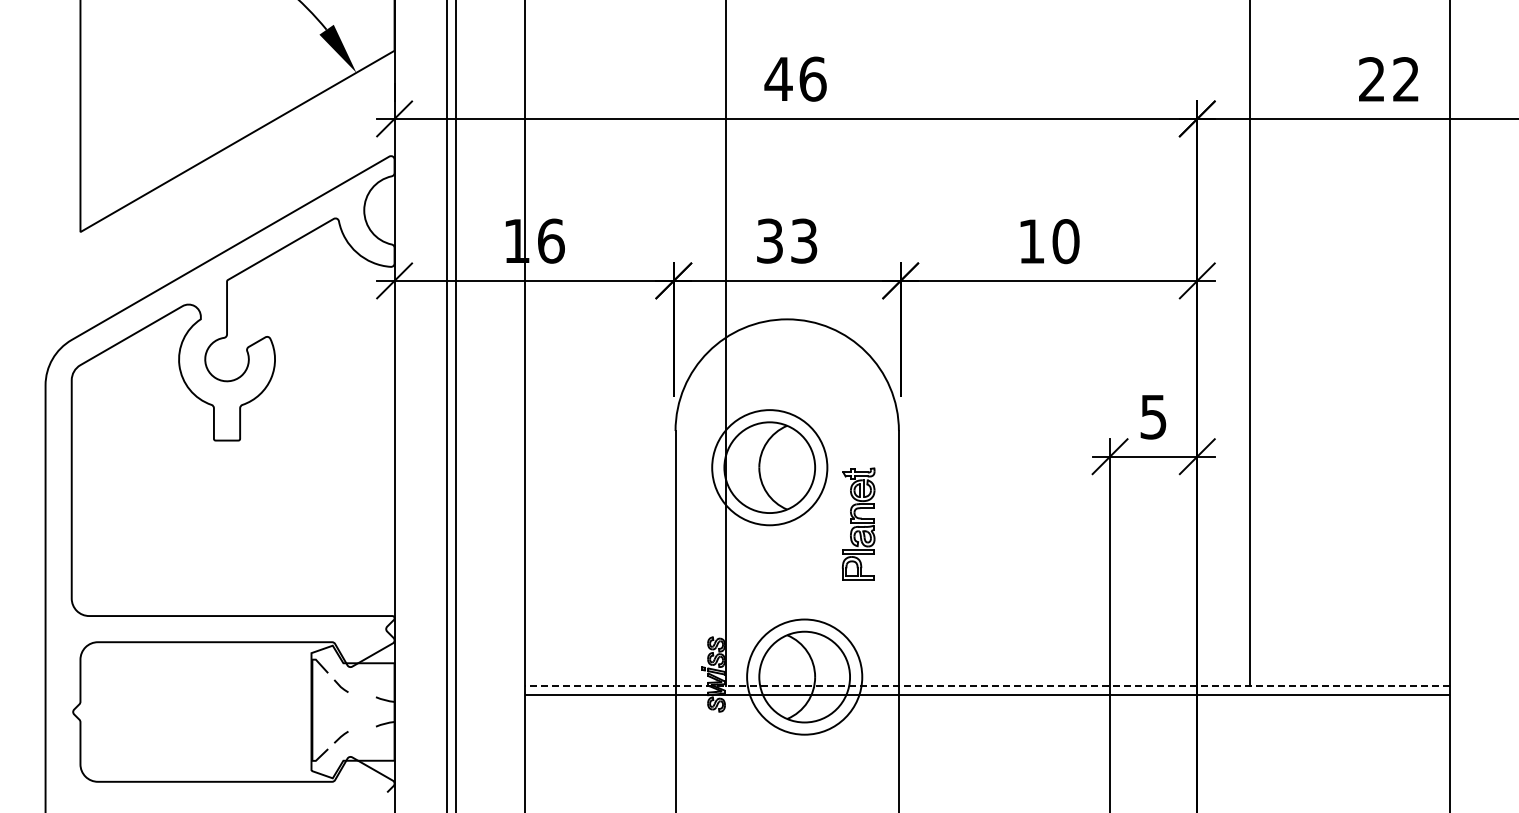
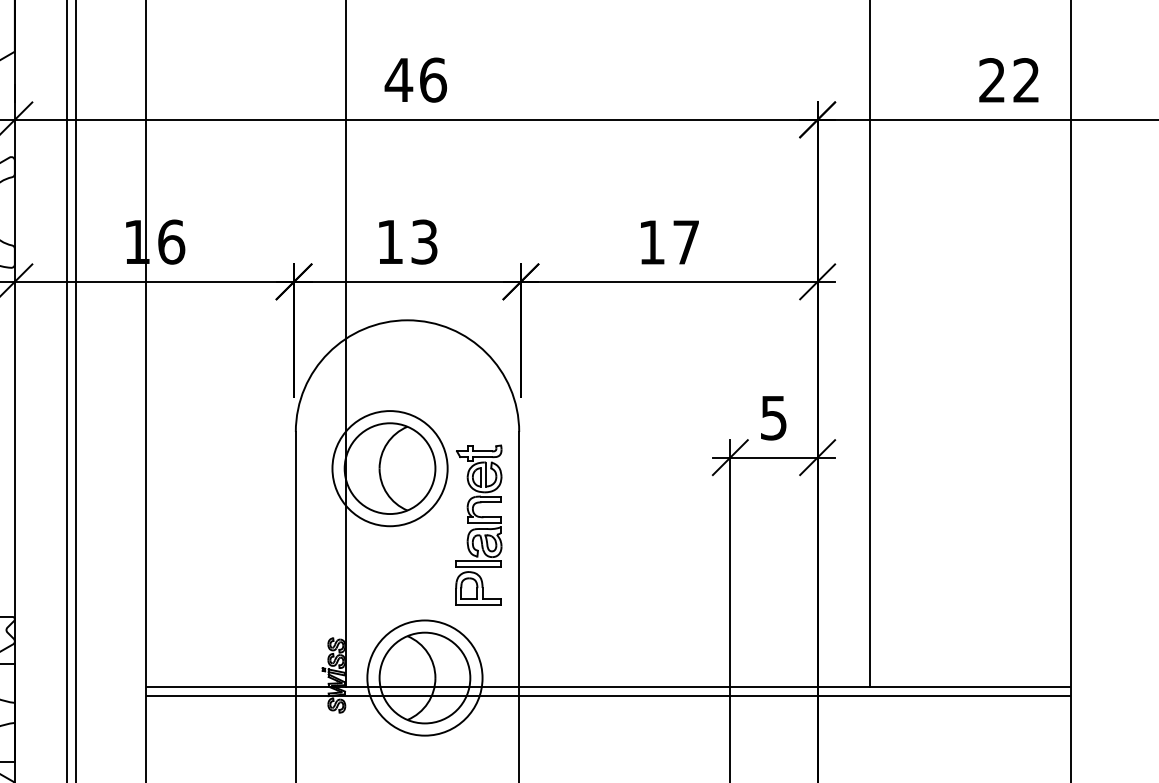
text: (769, 240) -> (389, 241), 33 -> 13
text: (1065, 241) -> (685, 242), 10 -> 17
part: (858, 523) -> (478, 524), size x1.43
line: (987, 685) -> (607, 686), dashed -> solid

